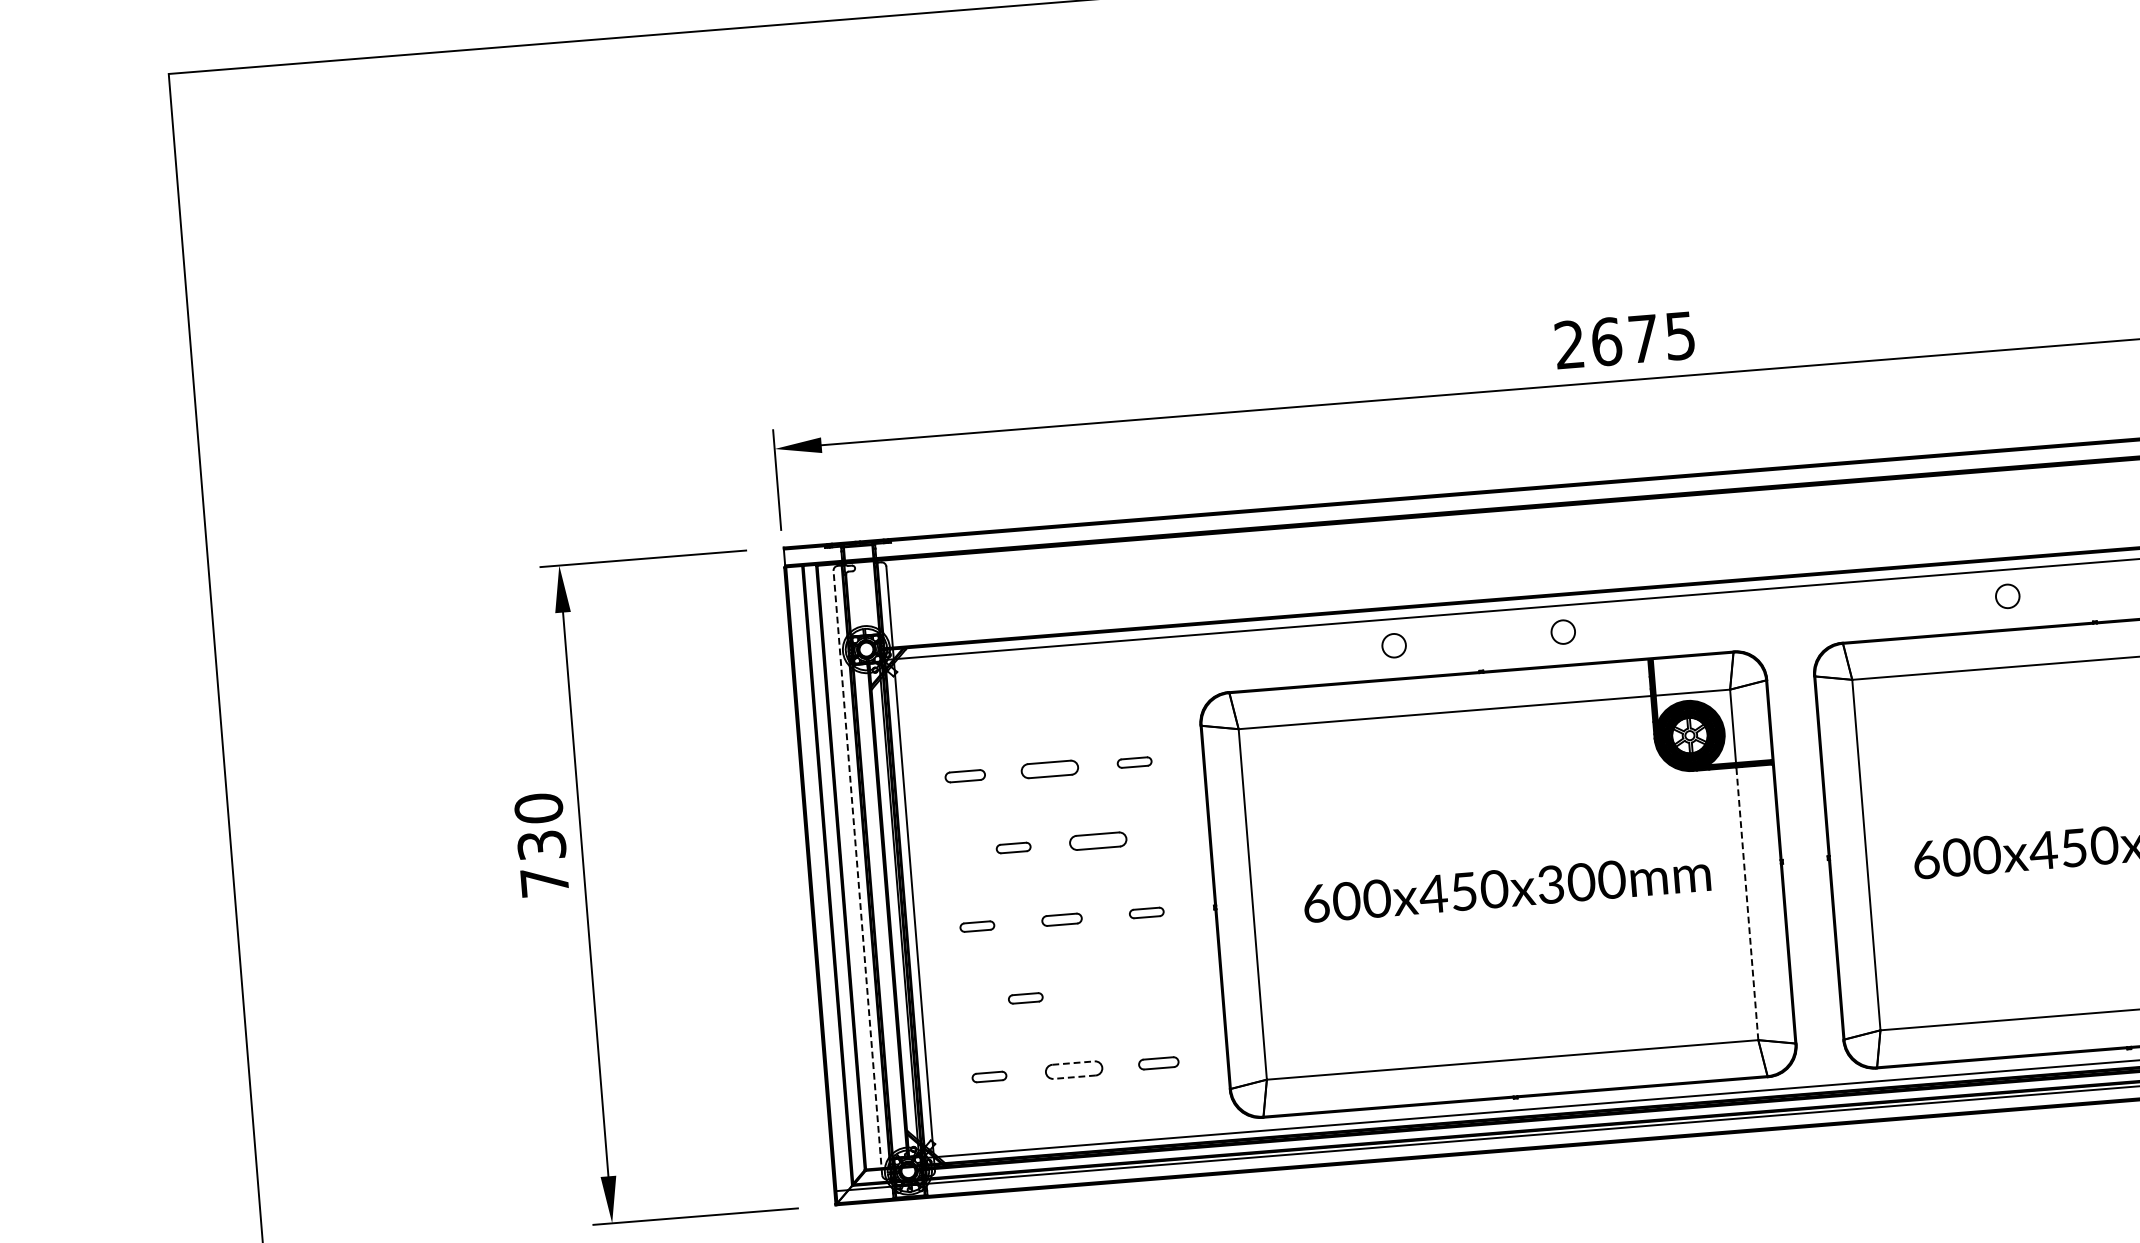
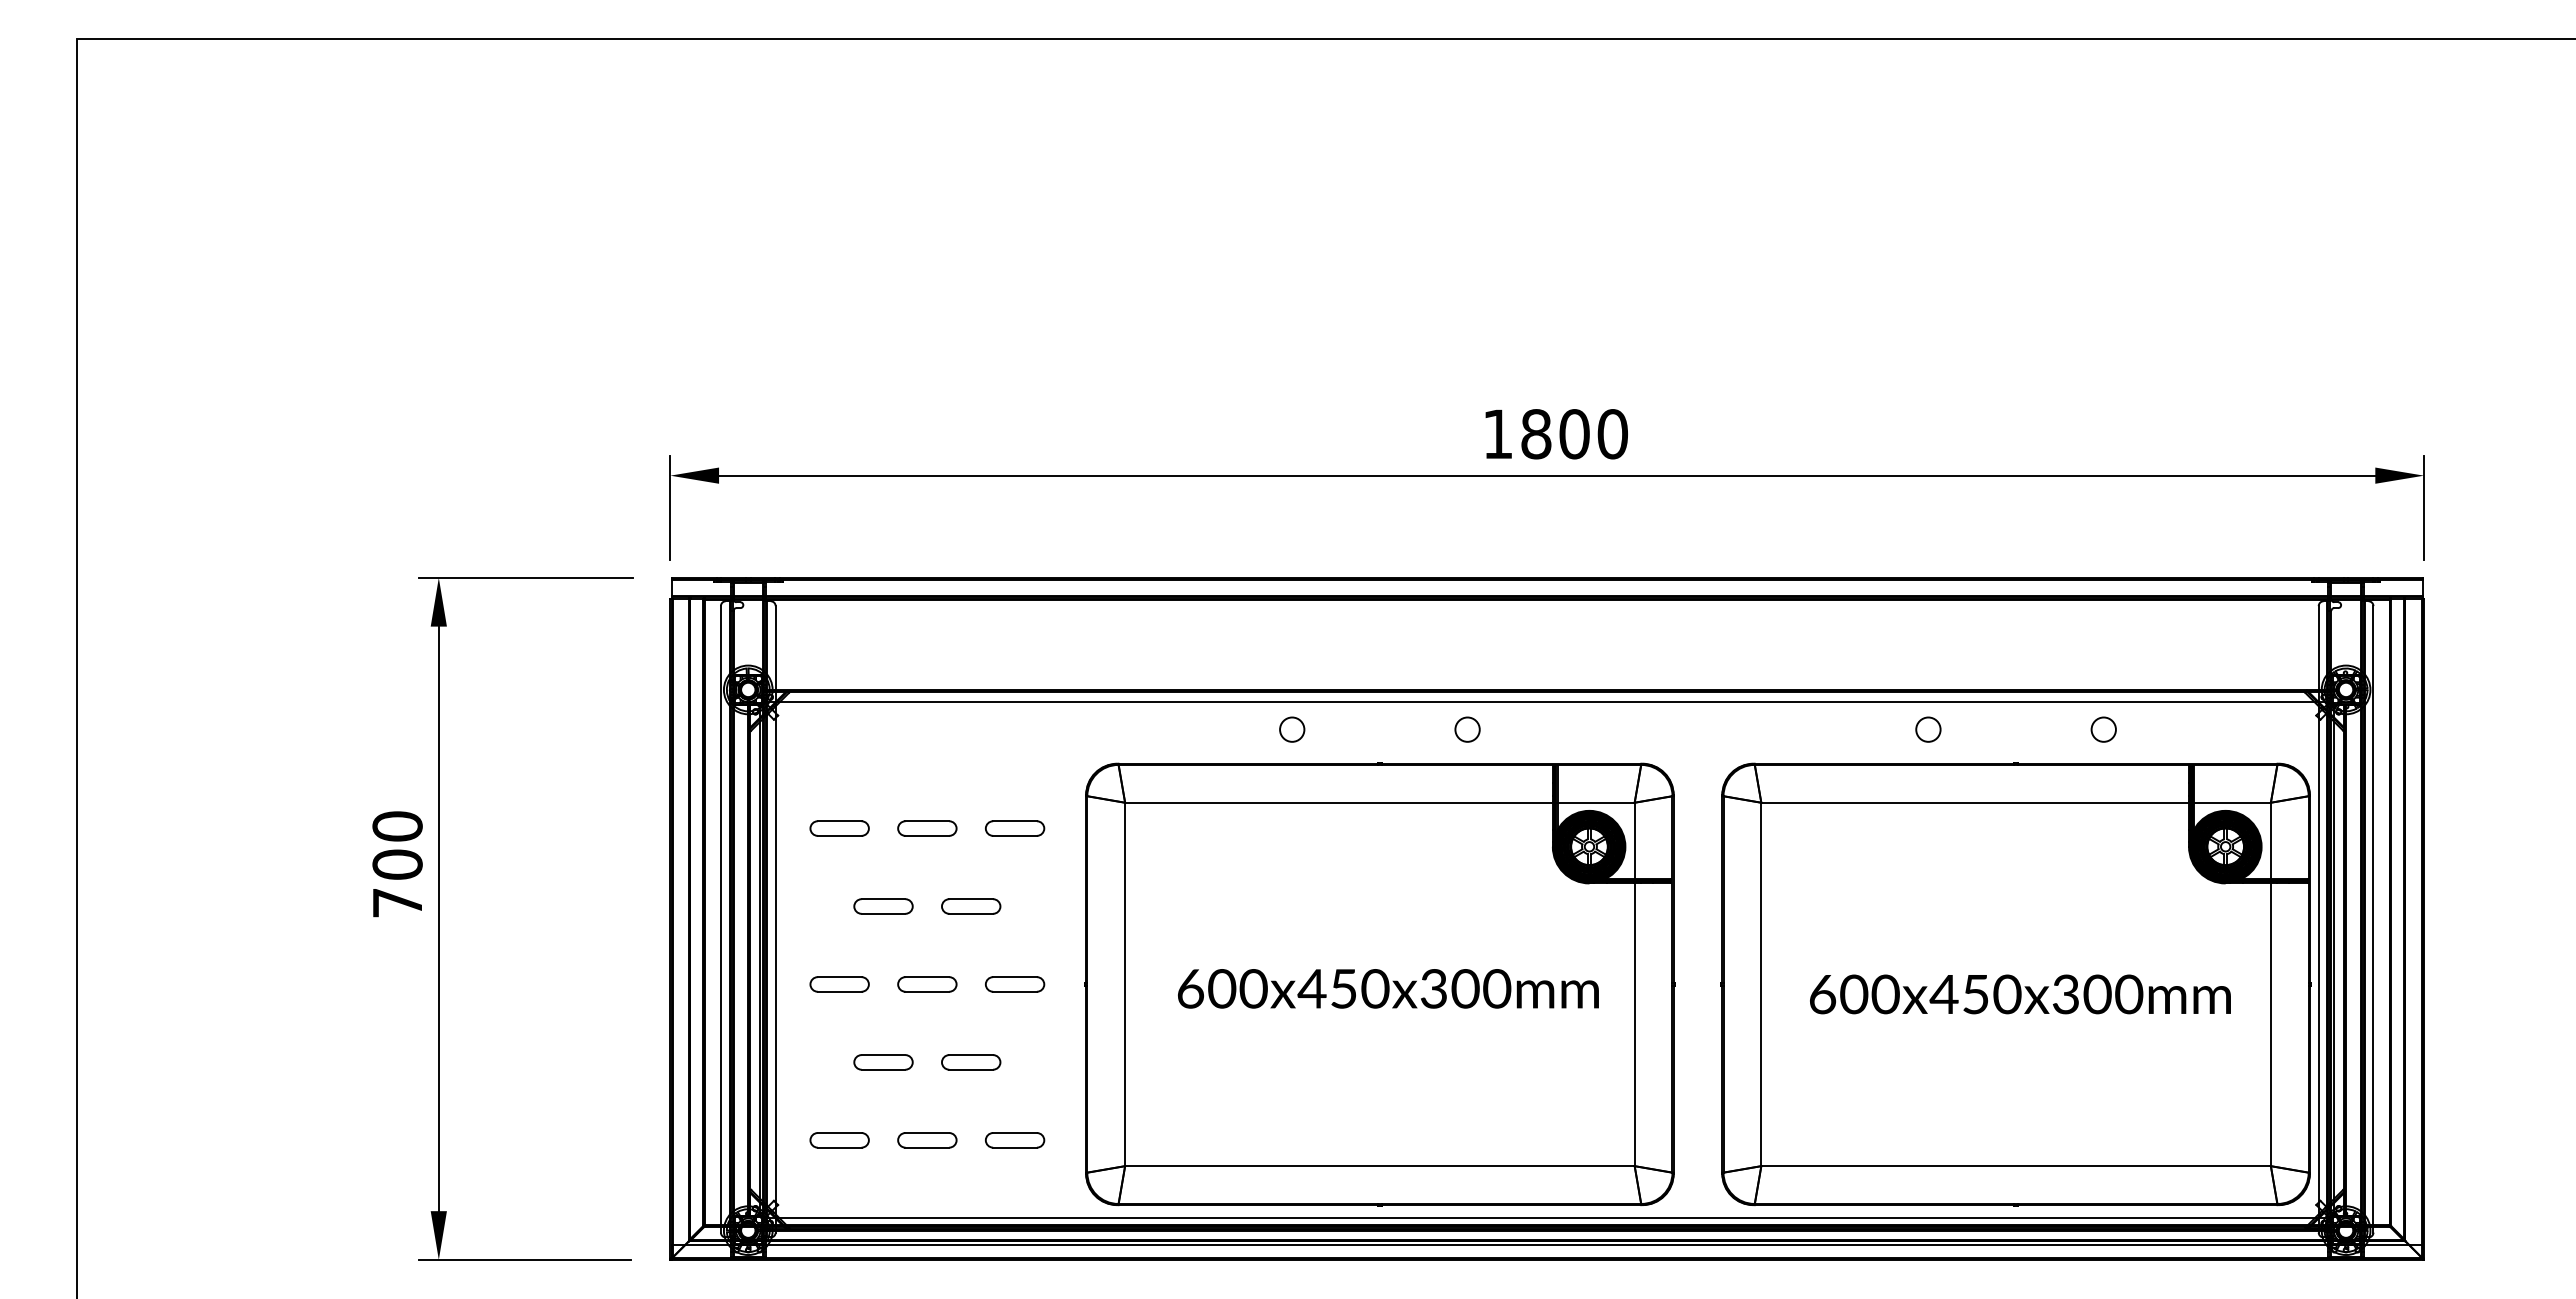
text: (1625, 340) -> (1555, 434), 2675 -> 1800
part: (1134, 762) -> (1015, 828), size x1.67
part: (965, 776) -> (839, 828), size x1.43
text: (541, 845) -> (397, 864), 730 -> 700
part: (1013, 848) -> (883, 906), size x1.67
line: (857, 872) -> (720, 918), dashed -> solid
line: (1747, 903) -> (1634, 1024), dashed -> solid
part: (1147, 912) -> (1015, 984), size x1.67
part: (1062, 919) -> (927, 984), size x1.43
part: (977, 926) -> (839, 984), size x1.67
part: (1110, 991) -> (971, 1062), added
part: (1025, 998) -> (883, 1062), size x1.67
line: (1073, 1063) -> (927, 1133), dashed -> solid
part: (1159, 1063) -> (1015, 1140), size x1.43
part: (989, 1077) -> (839, 1140), size x1.67
line: (1074, 1077) -> (927, 1147), dashed -> solid

